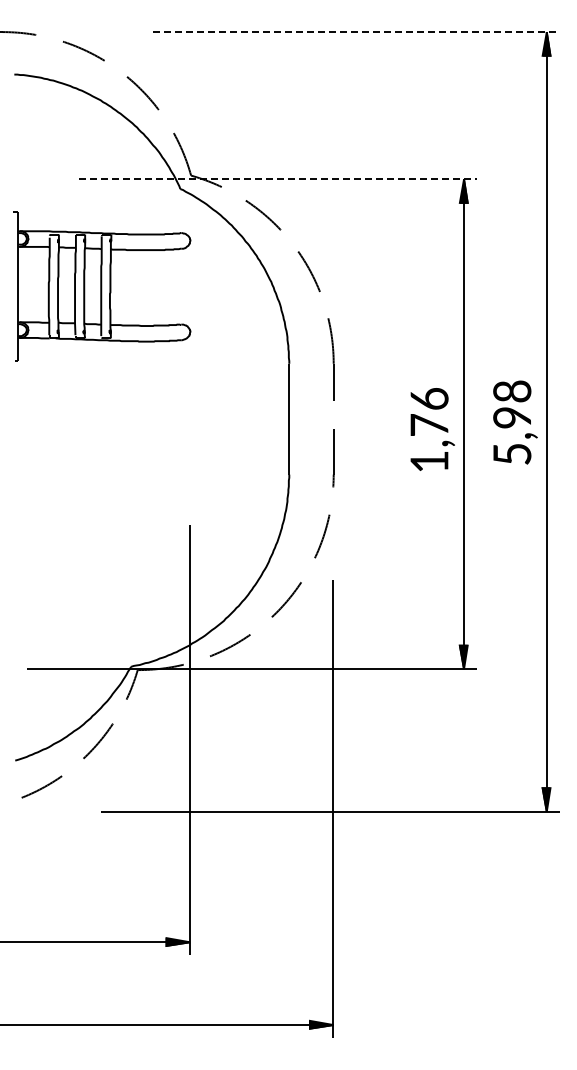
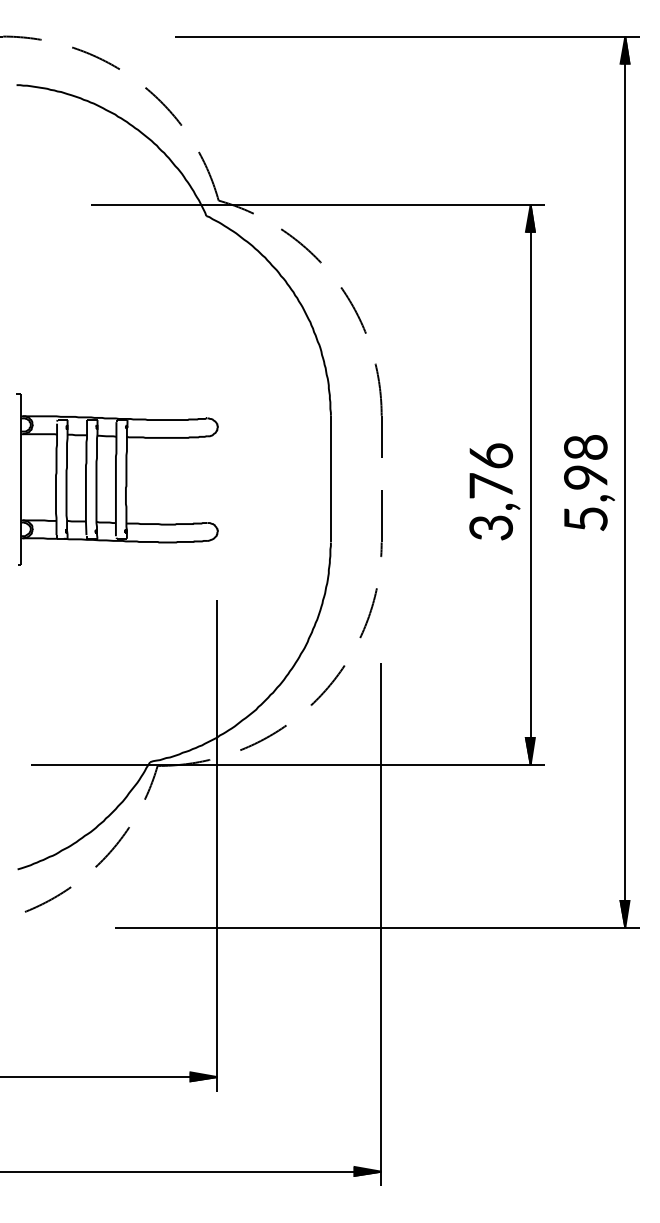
line: (356, 32) -> (407, 37), dashed -> solid
line: (278, 179) -> (318, 205), dashed -> solid
part: (102, 286) -> (117, 479), moved
text: (429, 461) -> (491, 527), 1,76 -> 3,76

